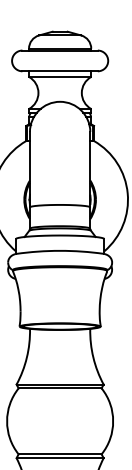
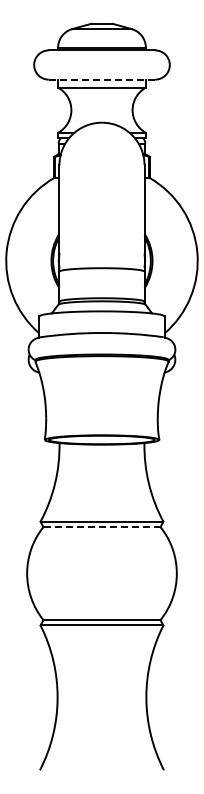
line: (60, 71) -> (102, 79), solid -> dashed
line: (59, 388) -> (101, 527), solid -> dashed

